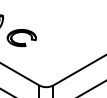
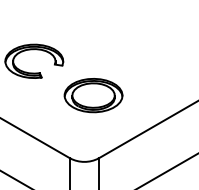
part: (50, 54) -> (92, 95), added

